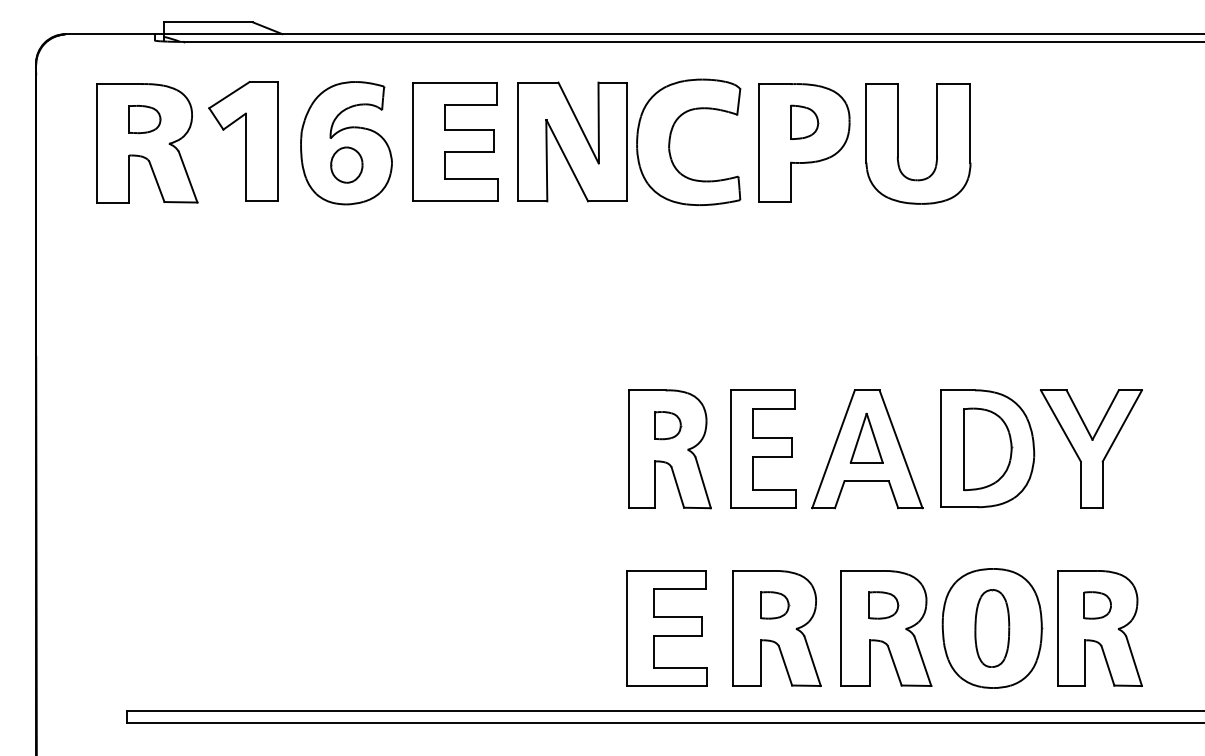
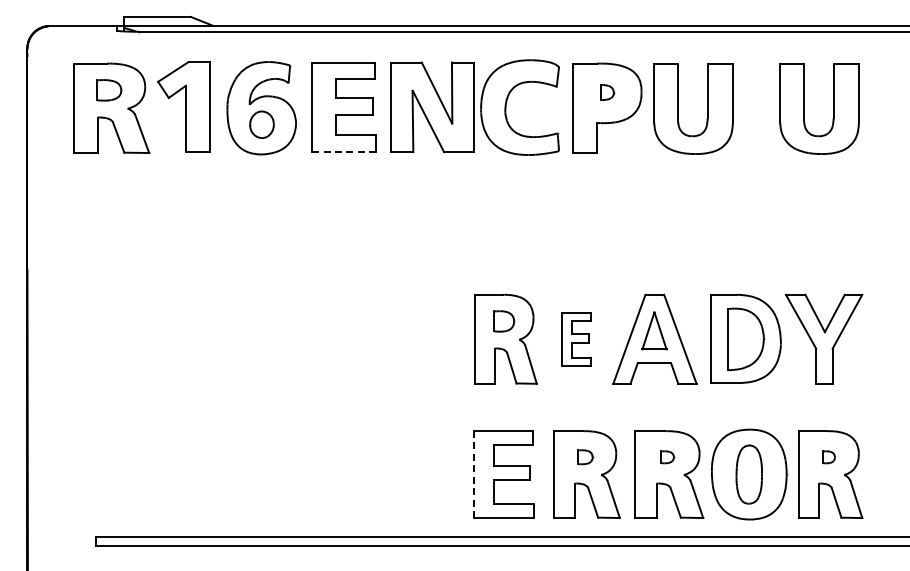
part: (804, 122) -> (607, 92), size x0.6
part: (1103, 143) -> (833, 108), added
line: (454, 201) -> (343, 152), solid -> dashed
part: (763, 449) -> (576, 339), size x0.6
part: (775, 605) -> (585, 457), size x0.7
part: (883, 605) -> (667, 457), size x0.6
part: (1097, 605) -> (828, 457), size x0.6
line: (627, 628) -> (473, 474), solid -> dashed

